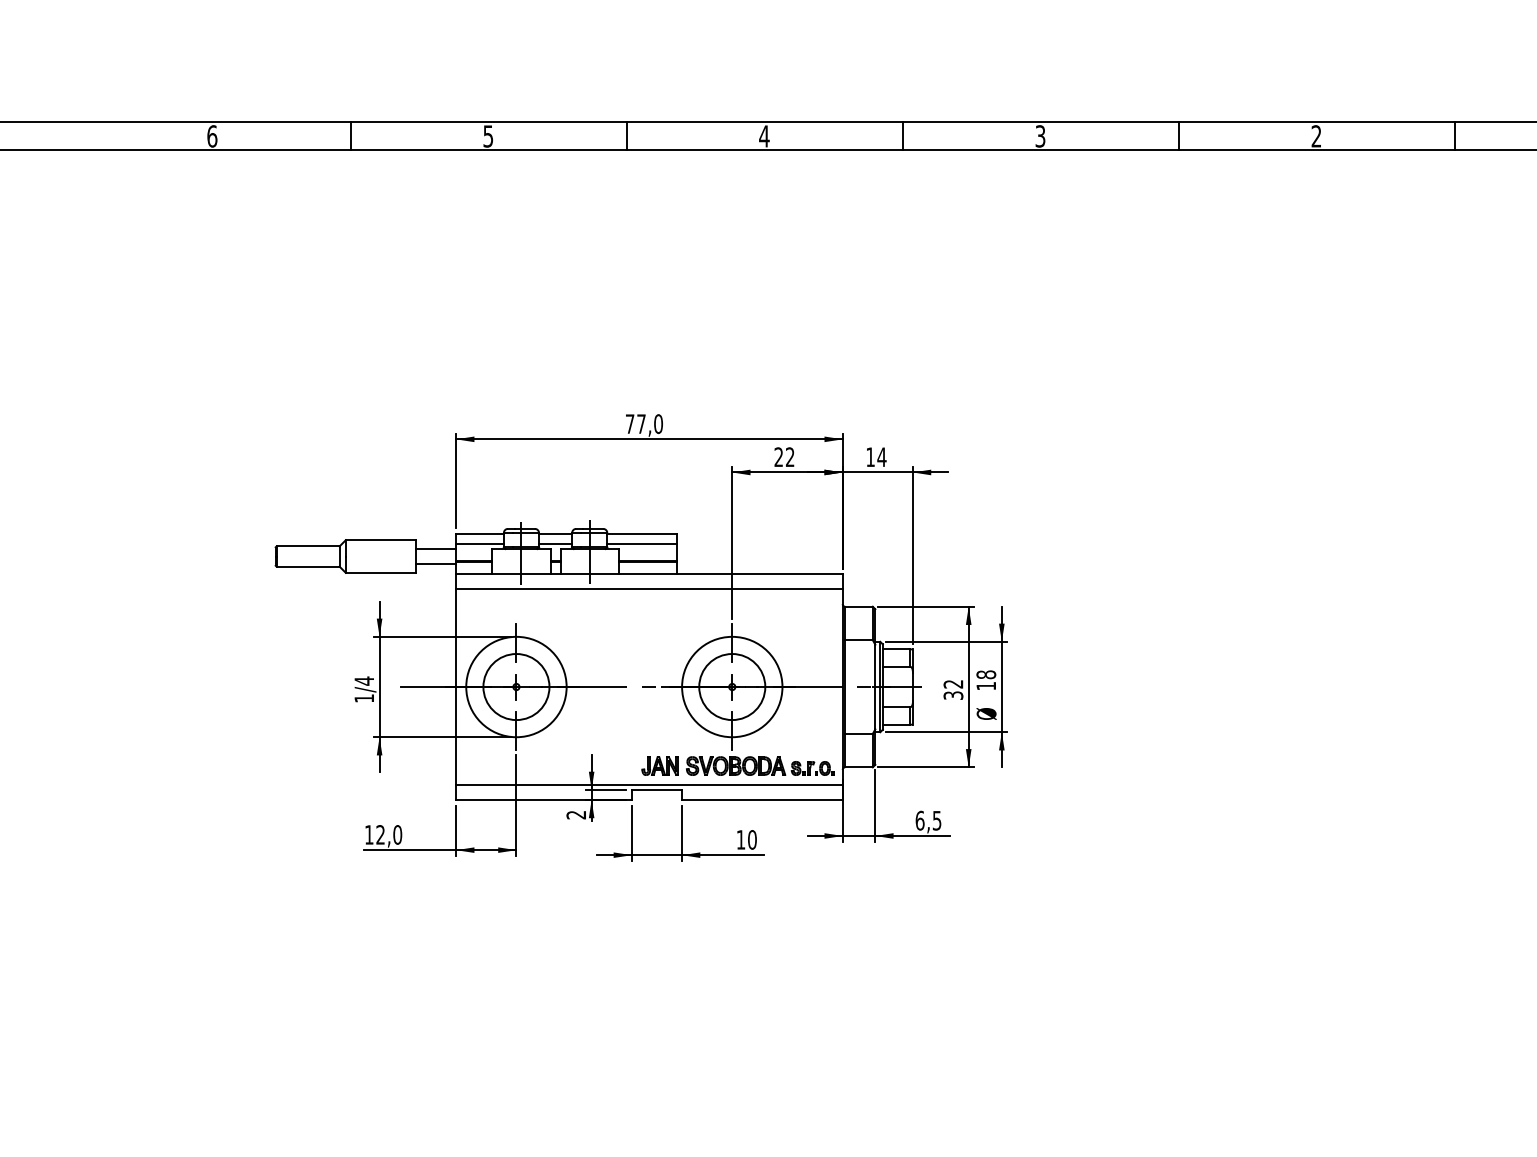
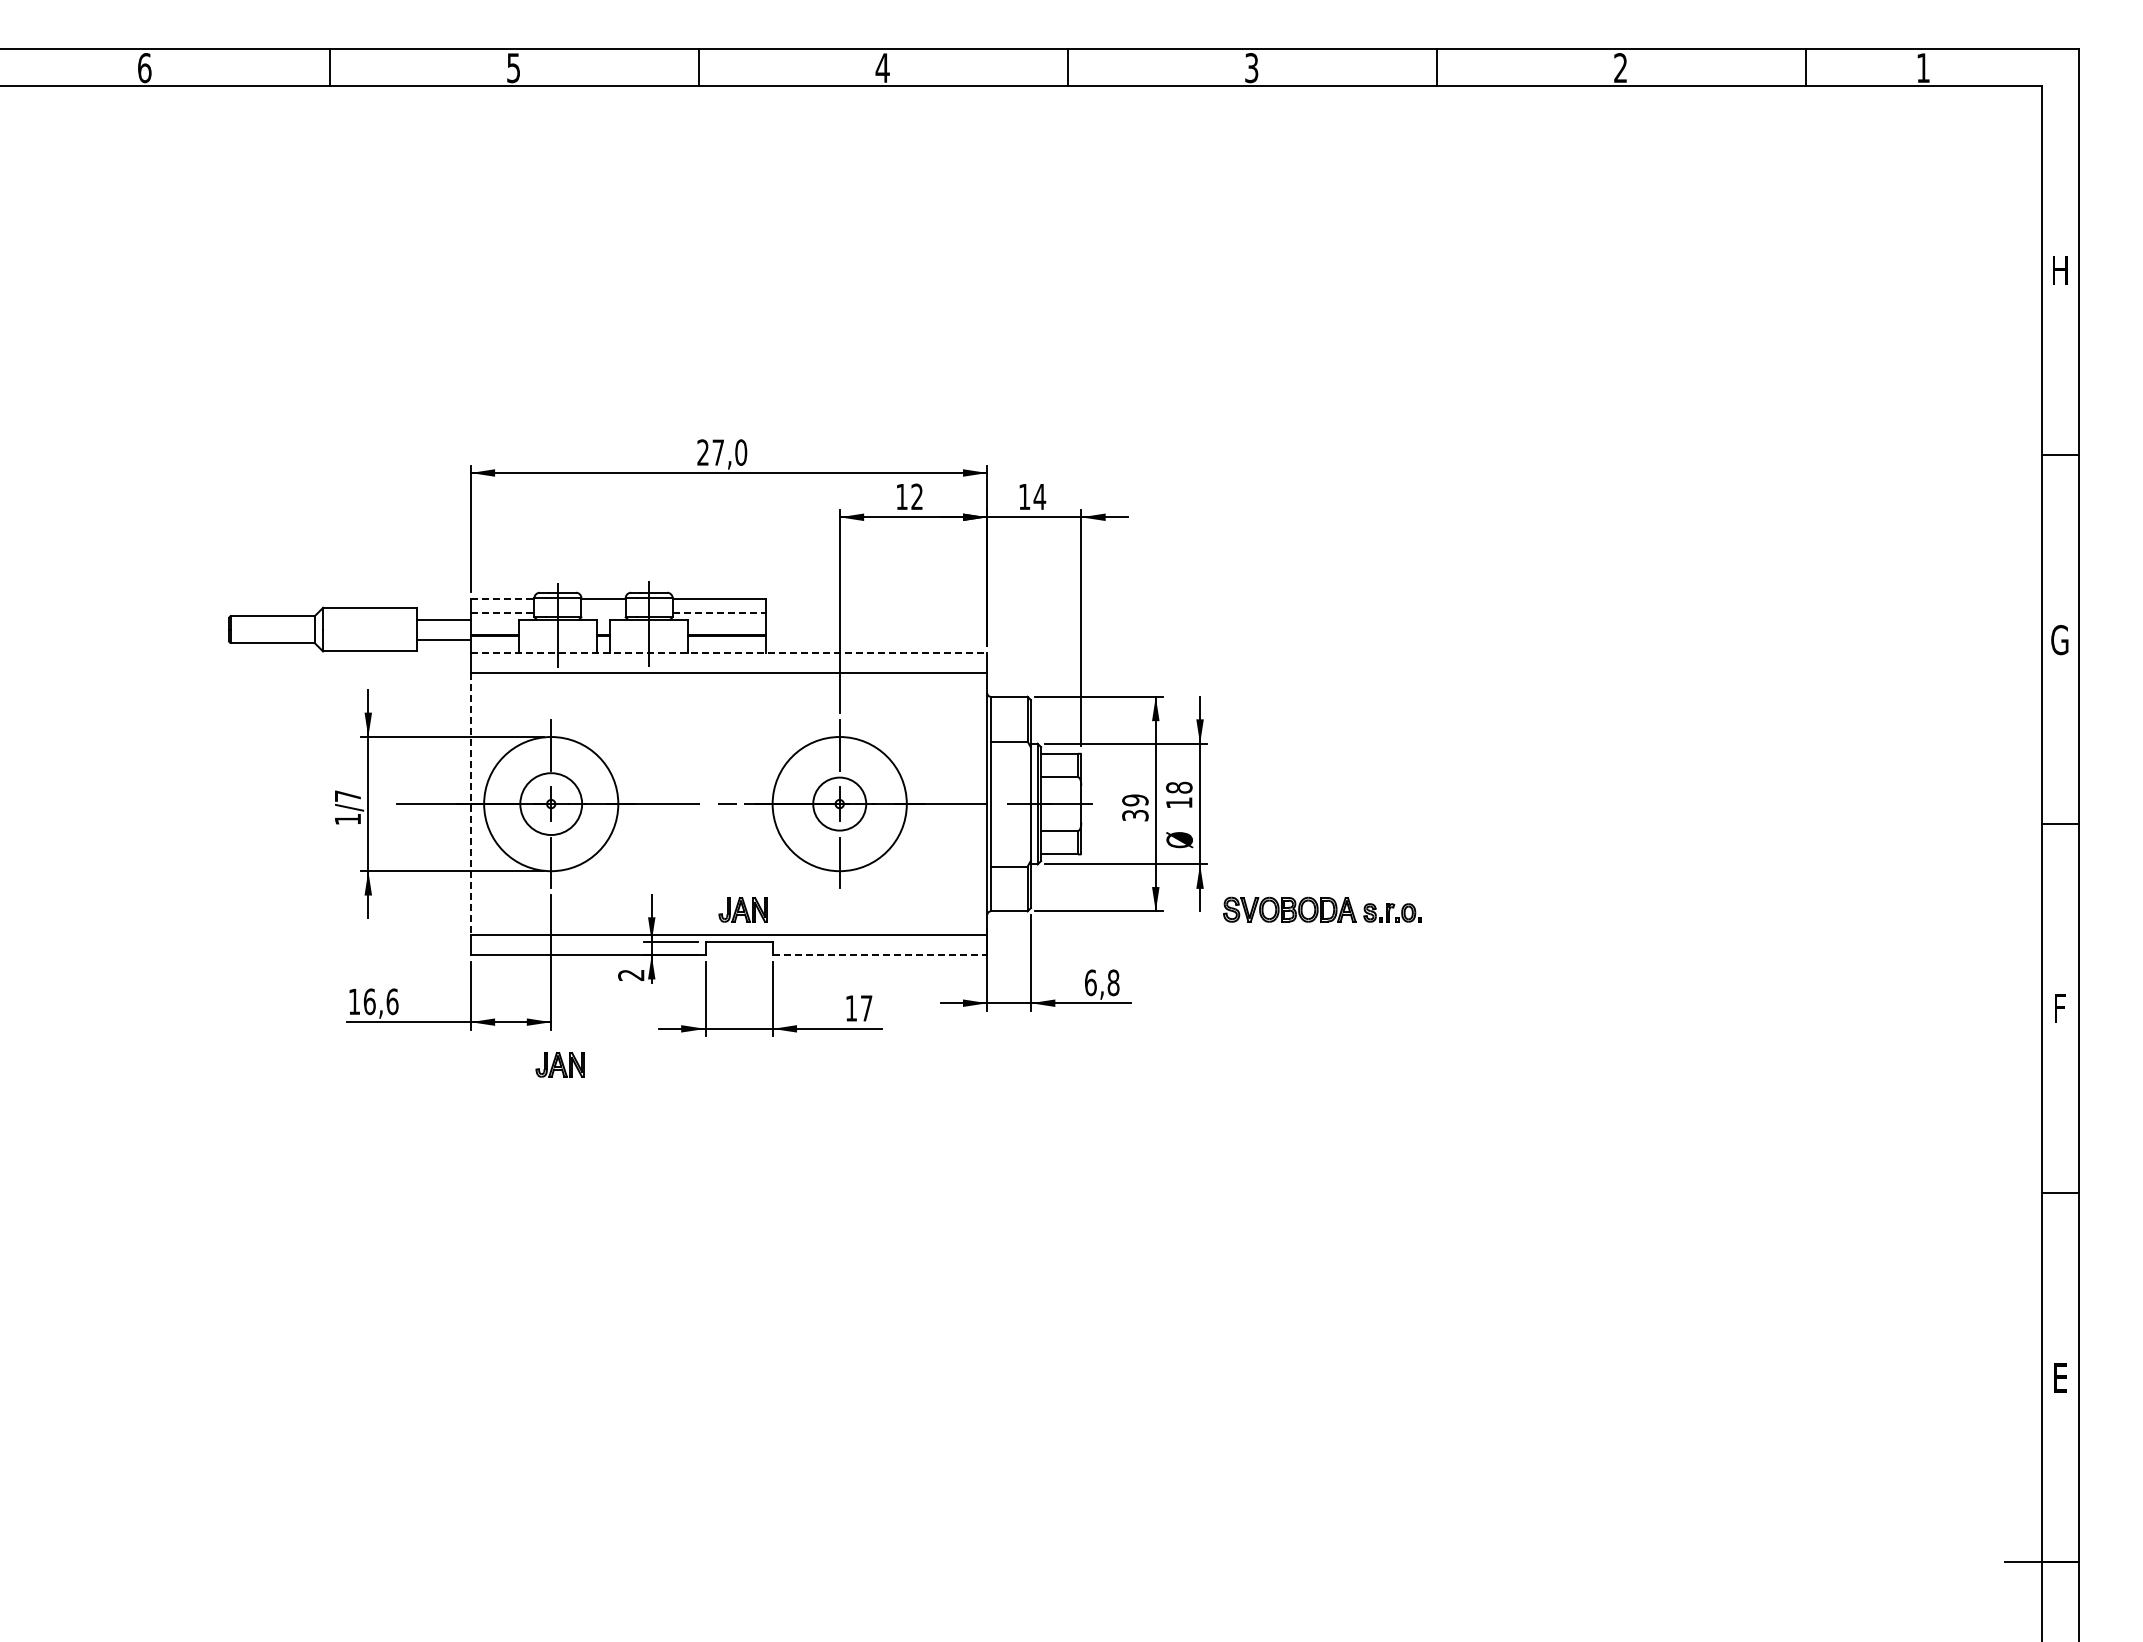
text: (629, 424) -> (702, 452), 77,0 -> 27,0
text: (778, 456) -> (901, 496), 22 -> 12
line: (479, 533) -> (502, 599), solid -> dashed
line: (479, 543) -> (502, 612), solid -> dashed
line: (555, 543) -> (603, 612), removed
line: (642, 543) -> (719, 612), solid -> dashed
line: (649, 574) -> (729, 653), solid -> dashed
text: (364, 681) -> (347, 796), 1/4 -> 1/7
text: (953, 684) -> (1135, 800), 32 -> 39
circle: (516, 686) -> (551, 803), size x0.7
circle: (732, 686) -> (839, 803), size x0.6
line: (456, 687) -> (470, 804), solid -> dashed
part: (760, 765) -> (1322, 909), moved
line: (762, 800) -> (880, 955), solid -> dashed
text: (937, 820) -> (1113, 982), 6,5 -> 6,8
text: (388, 834) -> (380, 1001), 12,0 -> 16,6
text: (752, 839) -> (866, 1008), 10 -> 17
part: (522, 881) -> (559, 1064), added

